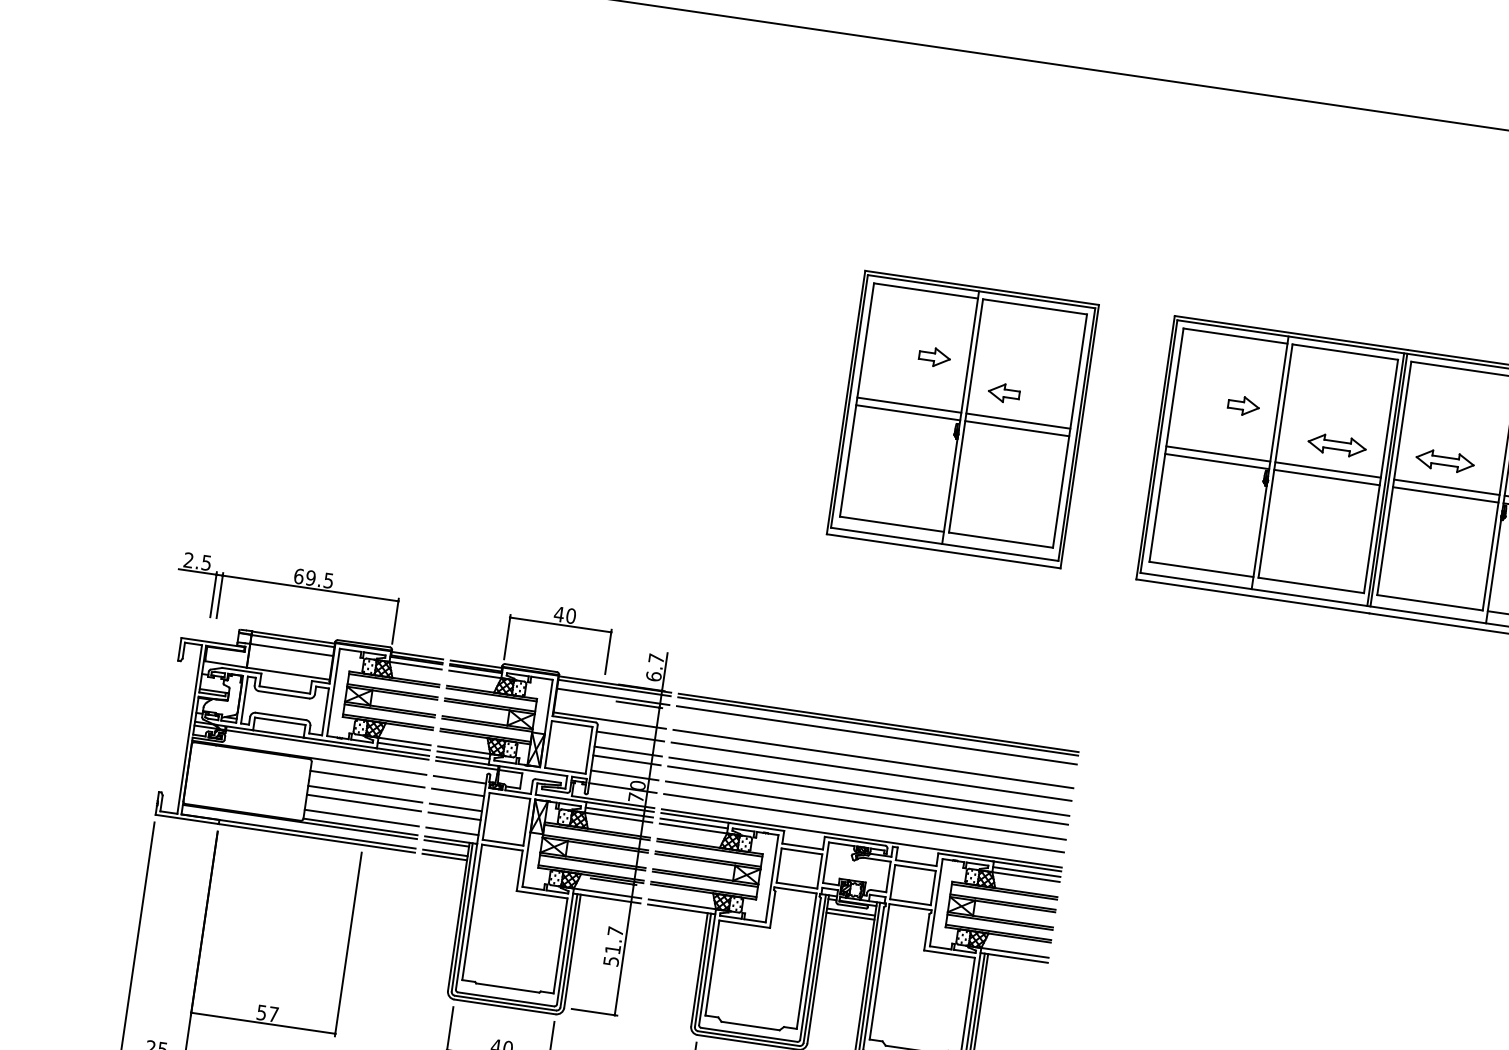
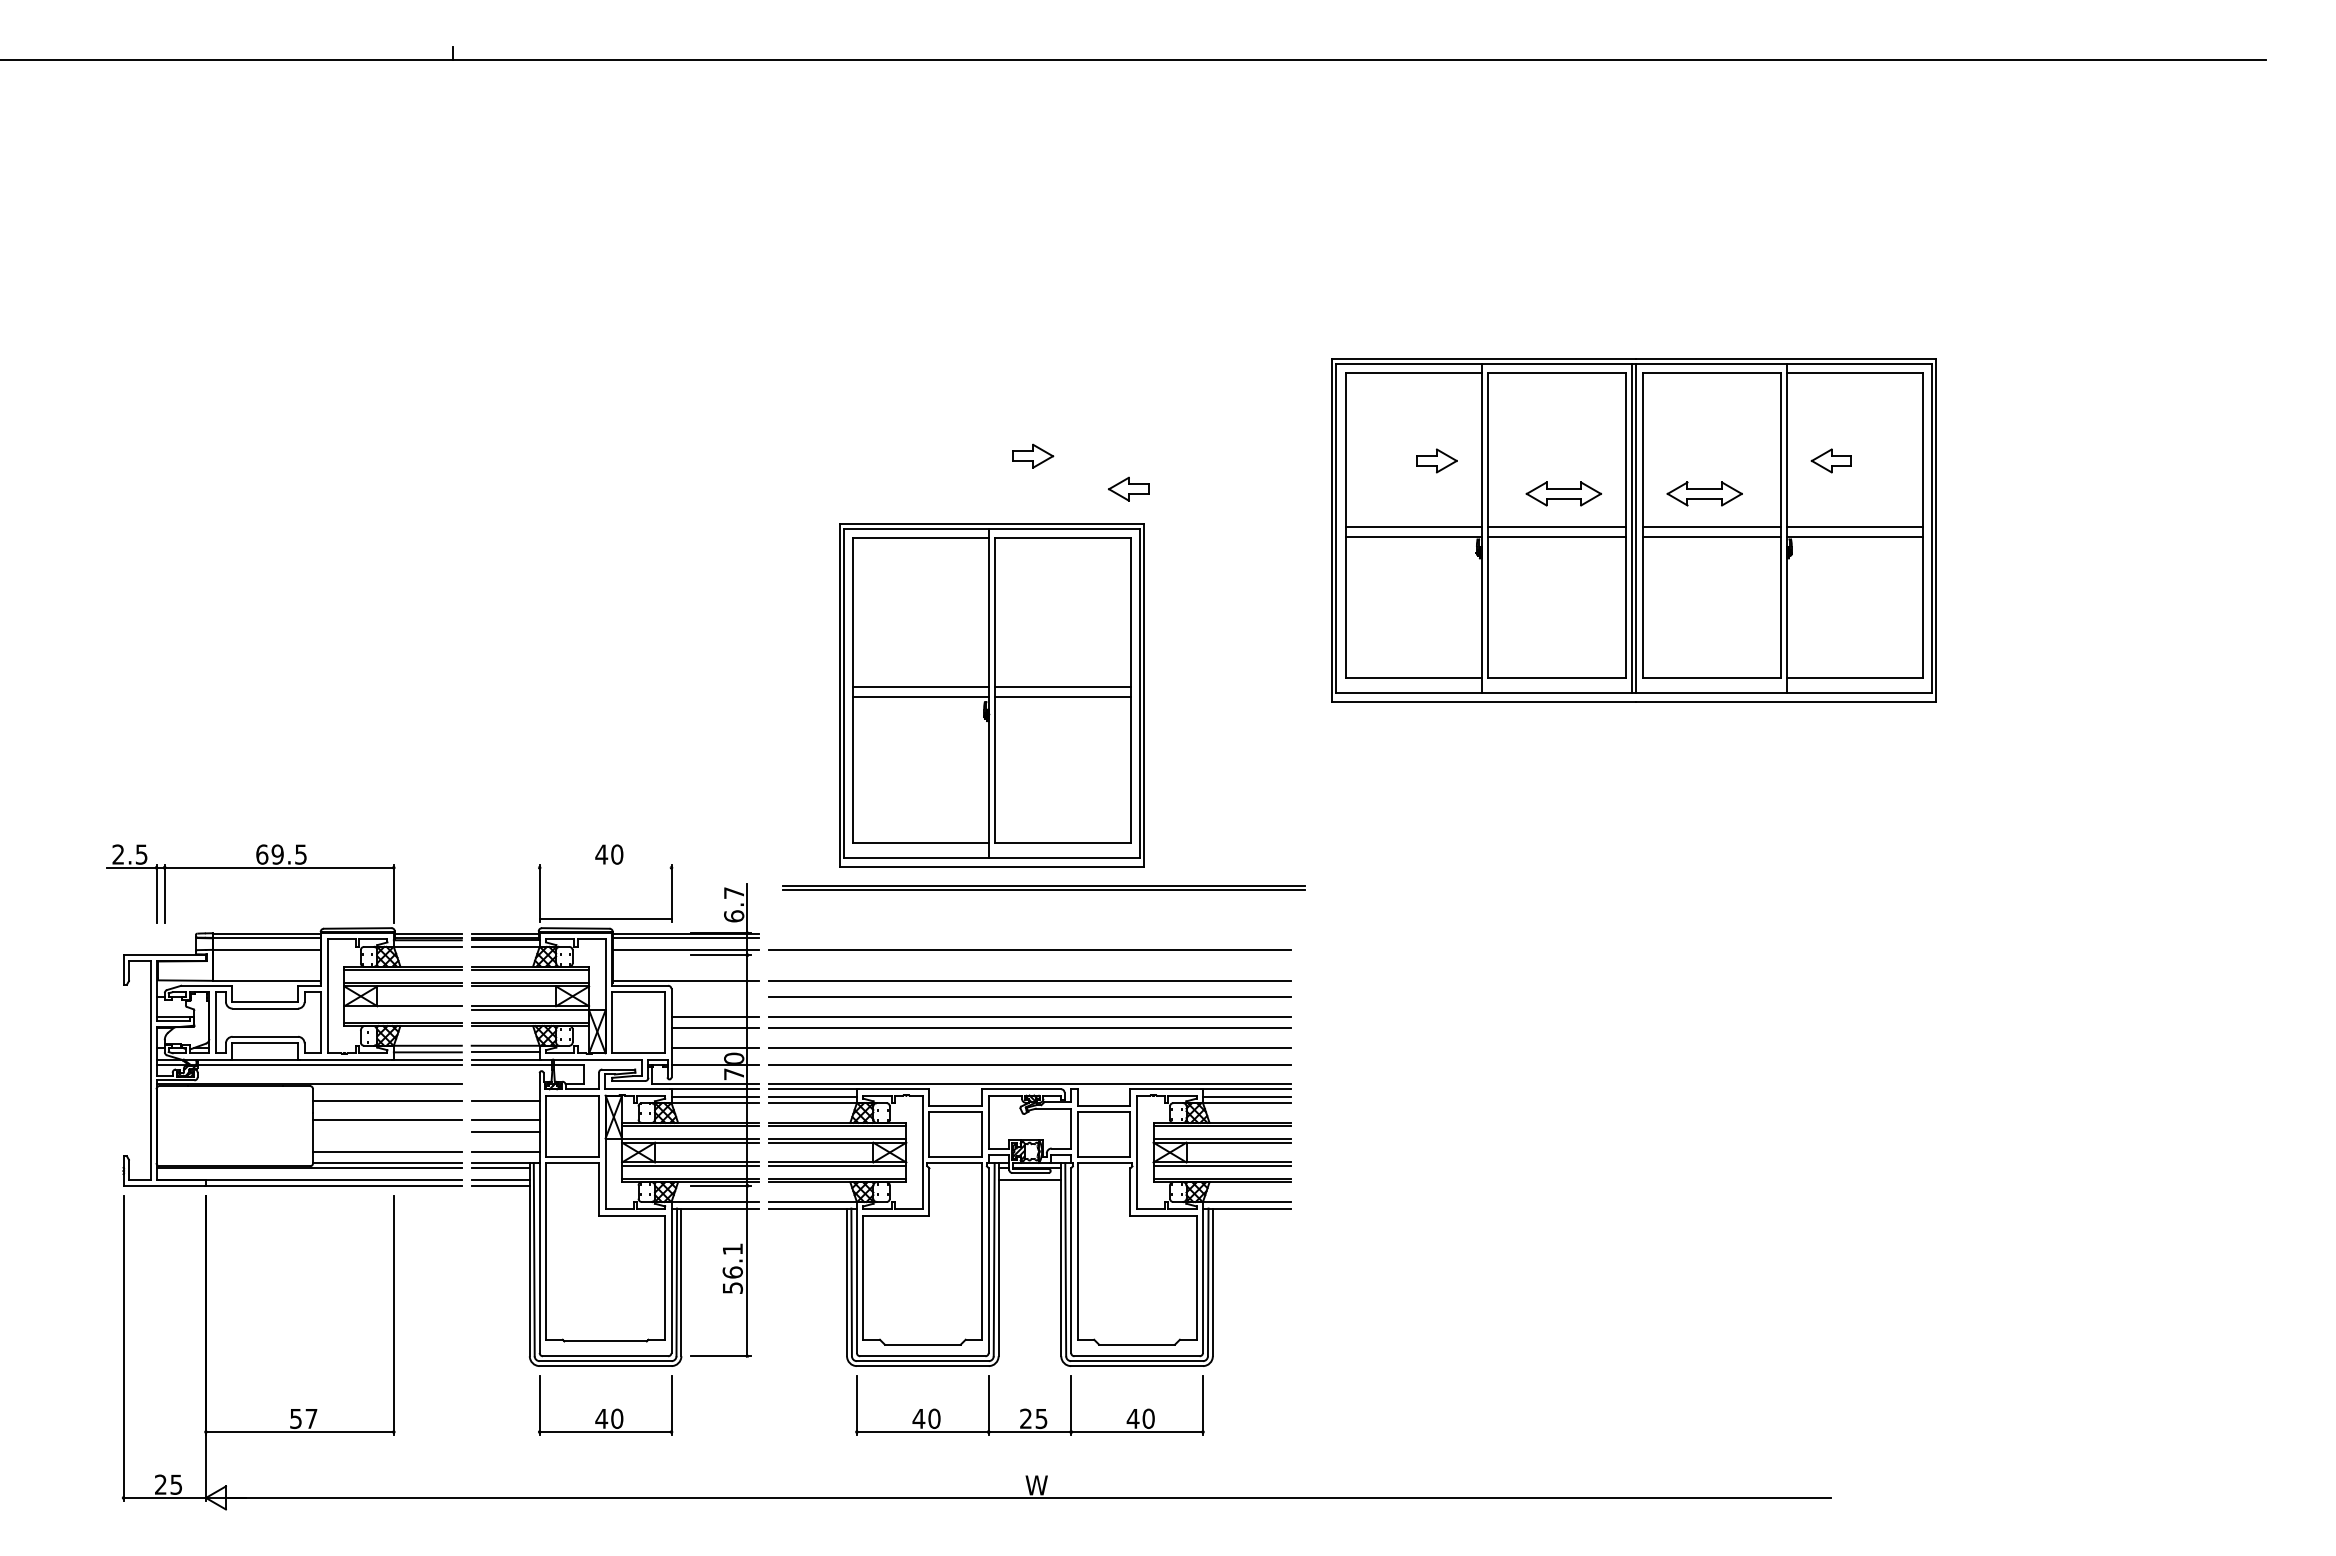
part: (962, 419) -> (991, 695), moved
line: (560, 624) -> (605, 918), moved
line: (389, 710) -> (402, 1009), removed
part: (878, 724) -> (1043, 887), moved
line: (630, 736) -> (715, 997), removed
line: (459, 779) -> (505, 1084), removed
line: (364, 802) -> (387, 1131), removed
line: (850, 915) -> (1029, 1185), removed
text: (614, 940) -> (732, 1260), 51.7 -> 56.1

